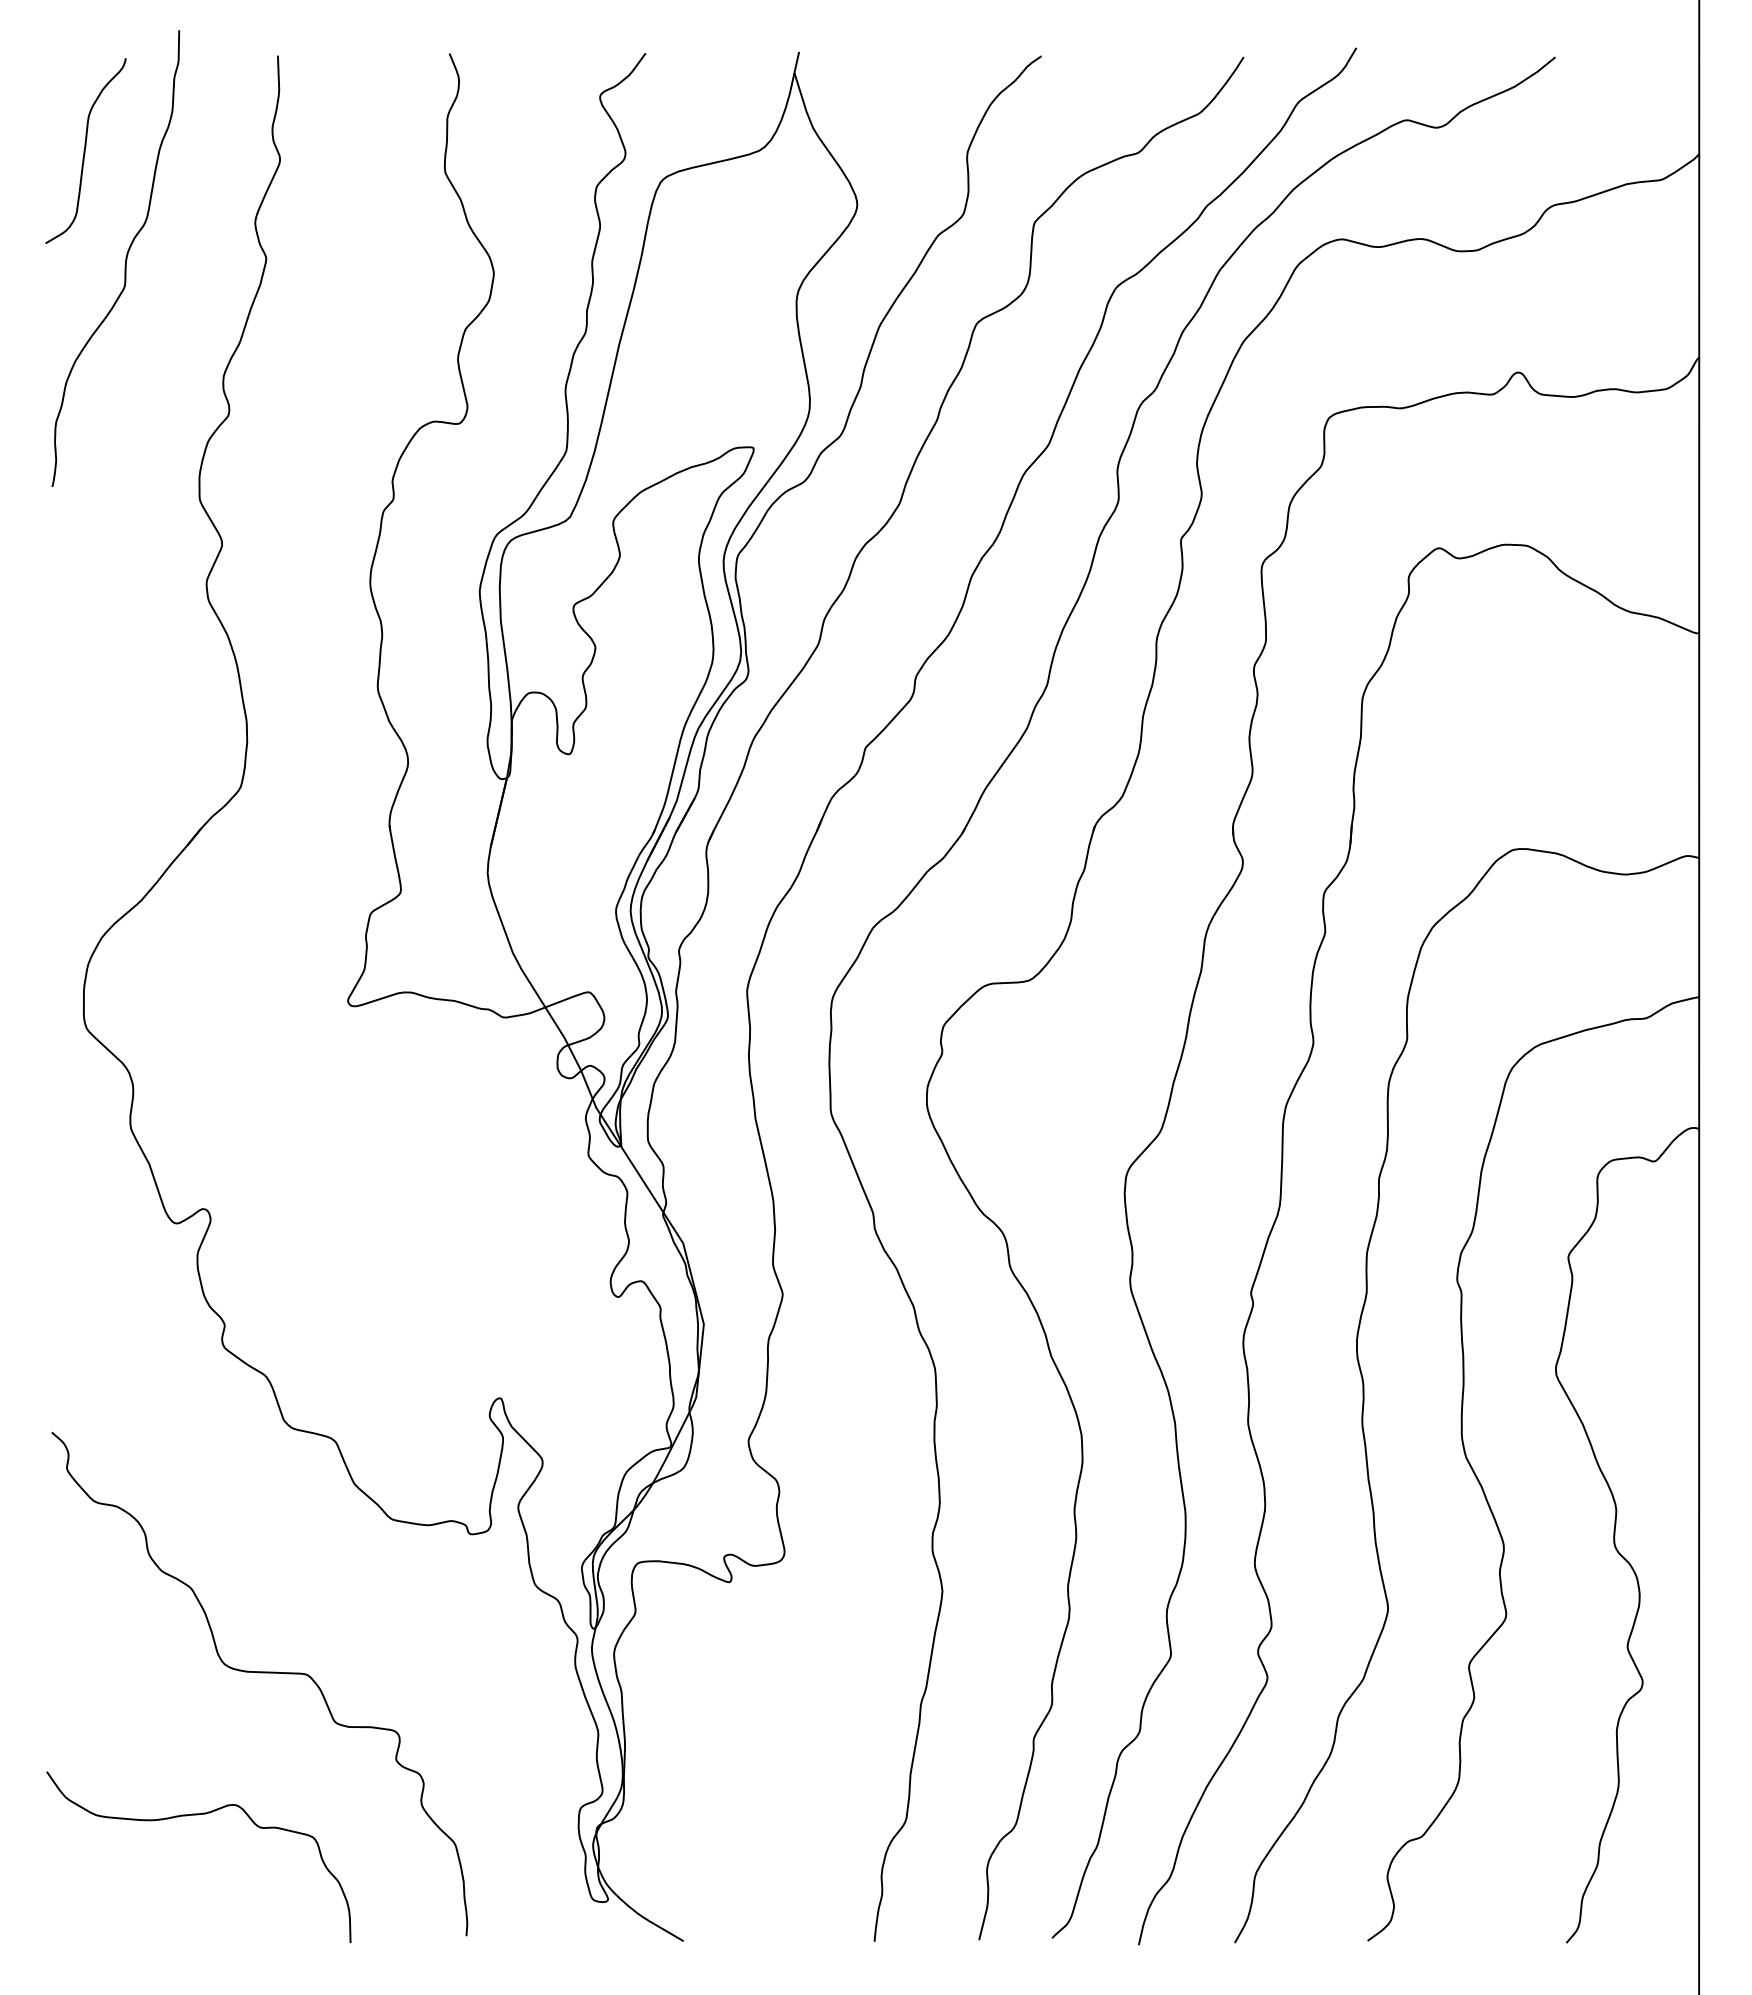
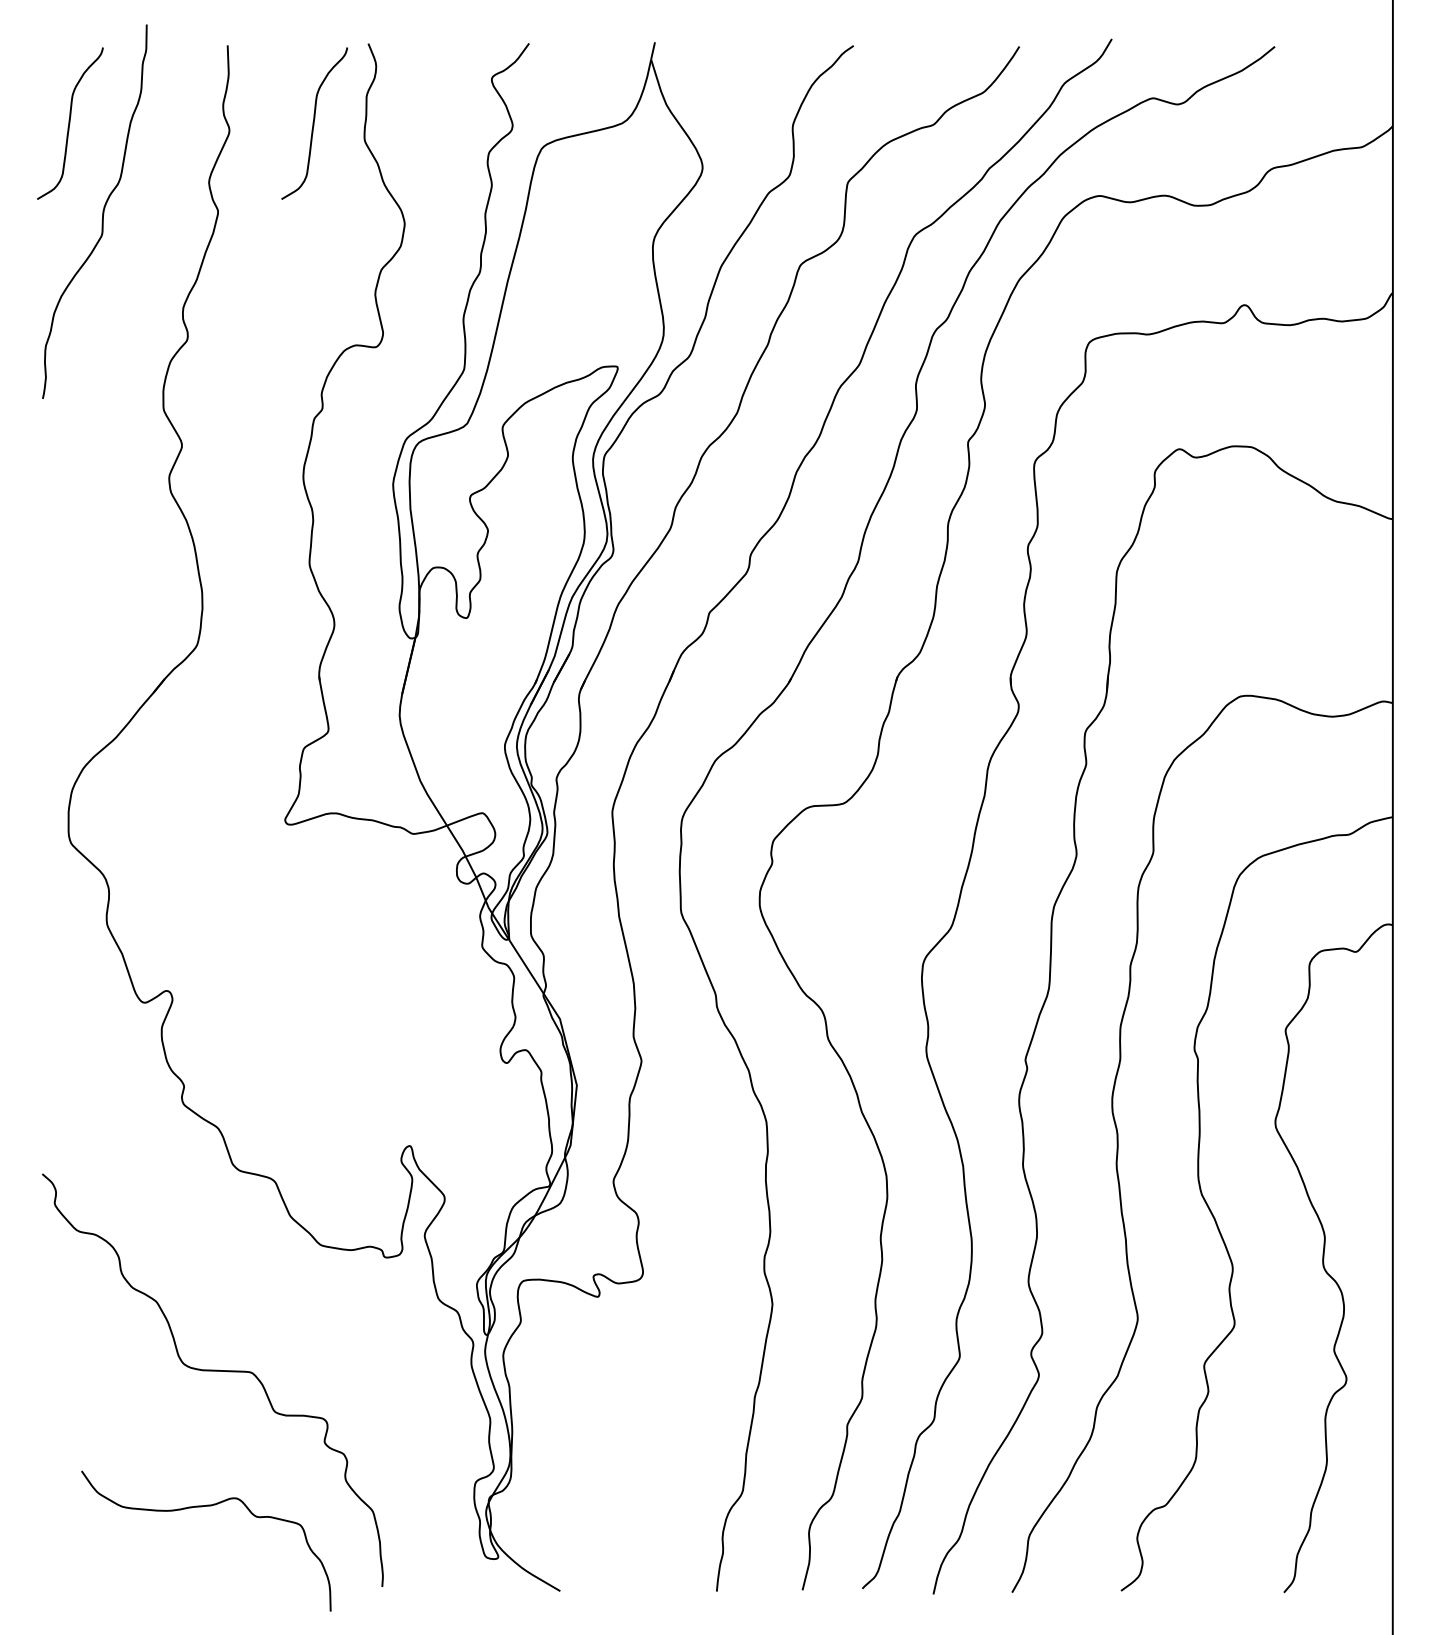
curve: (383, 150) -> (314, 123), added
curve: (198, 1815) -> (206, 1506), moved

